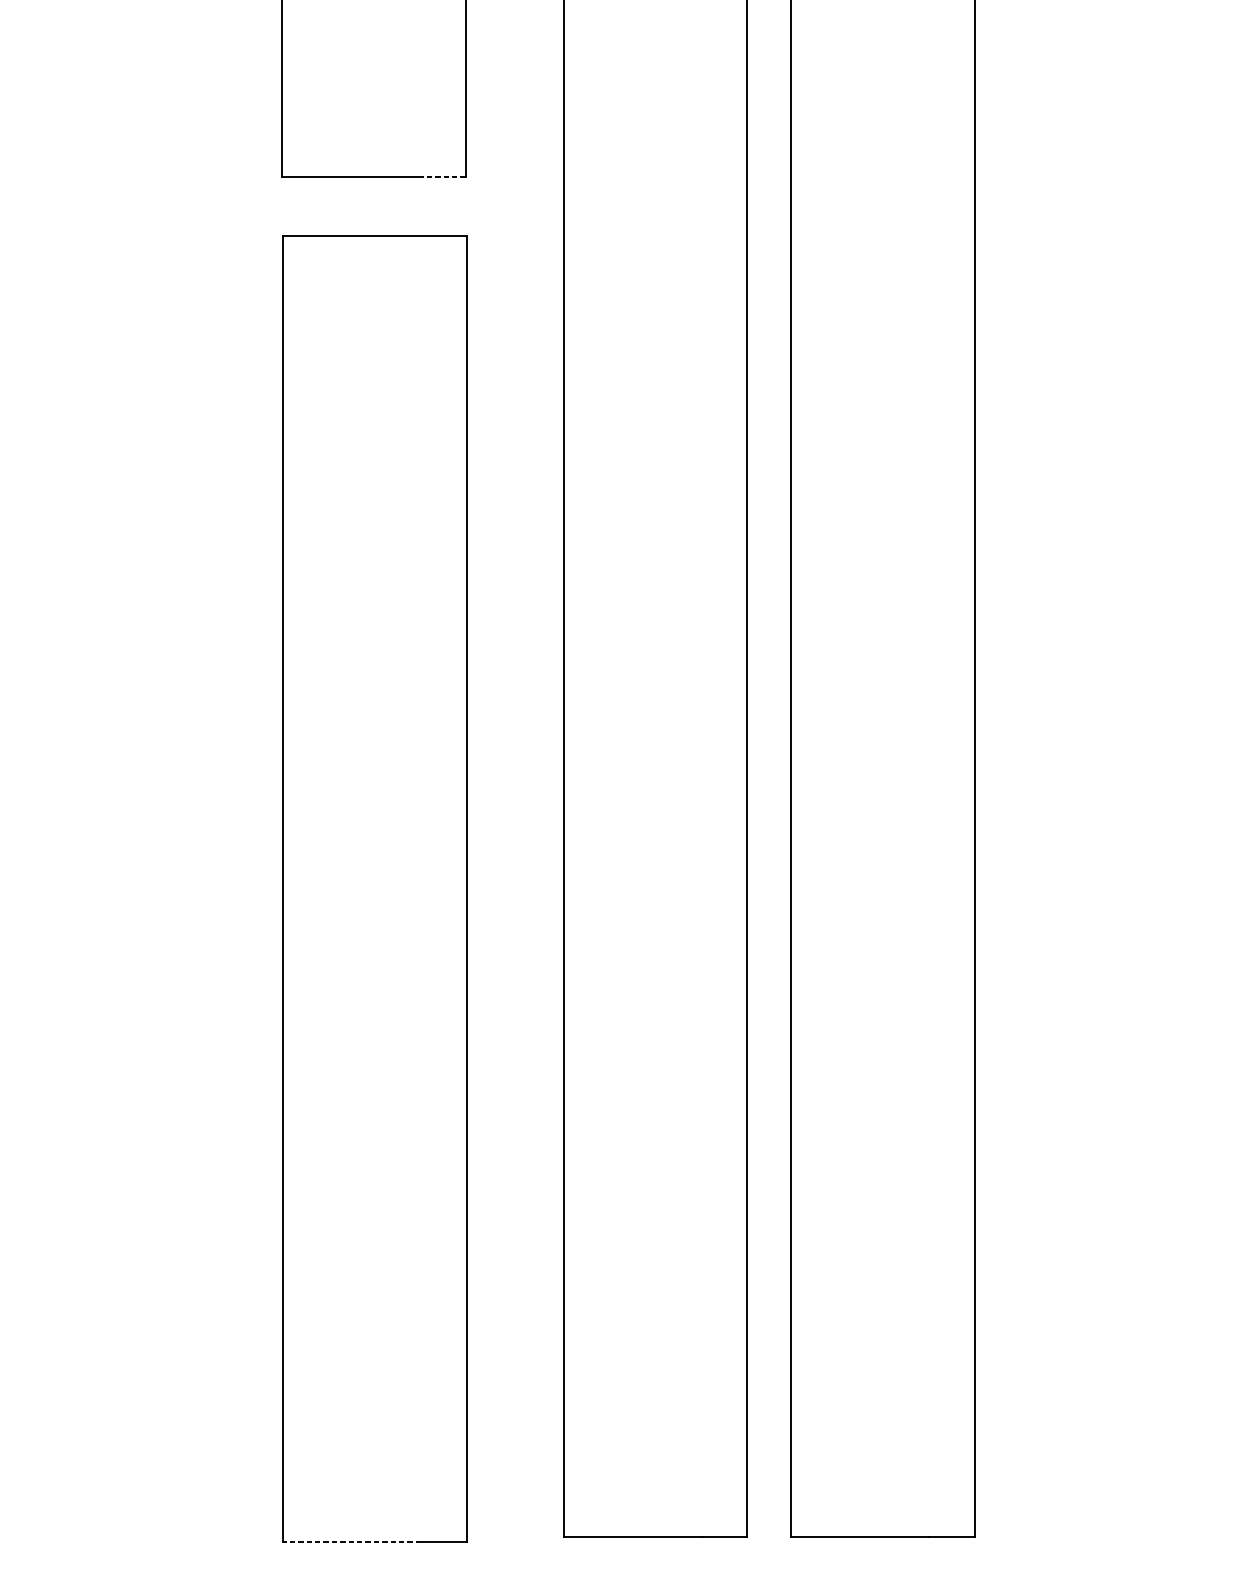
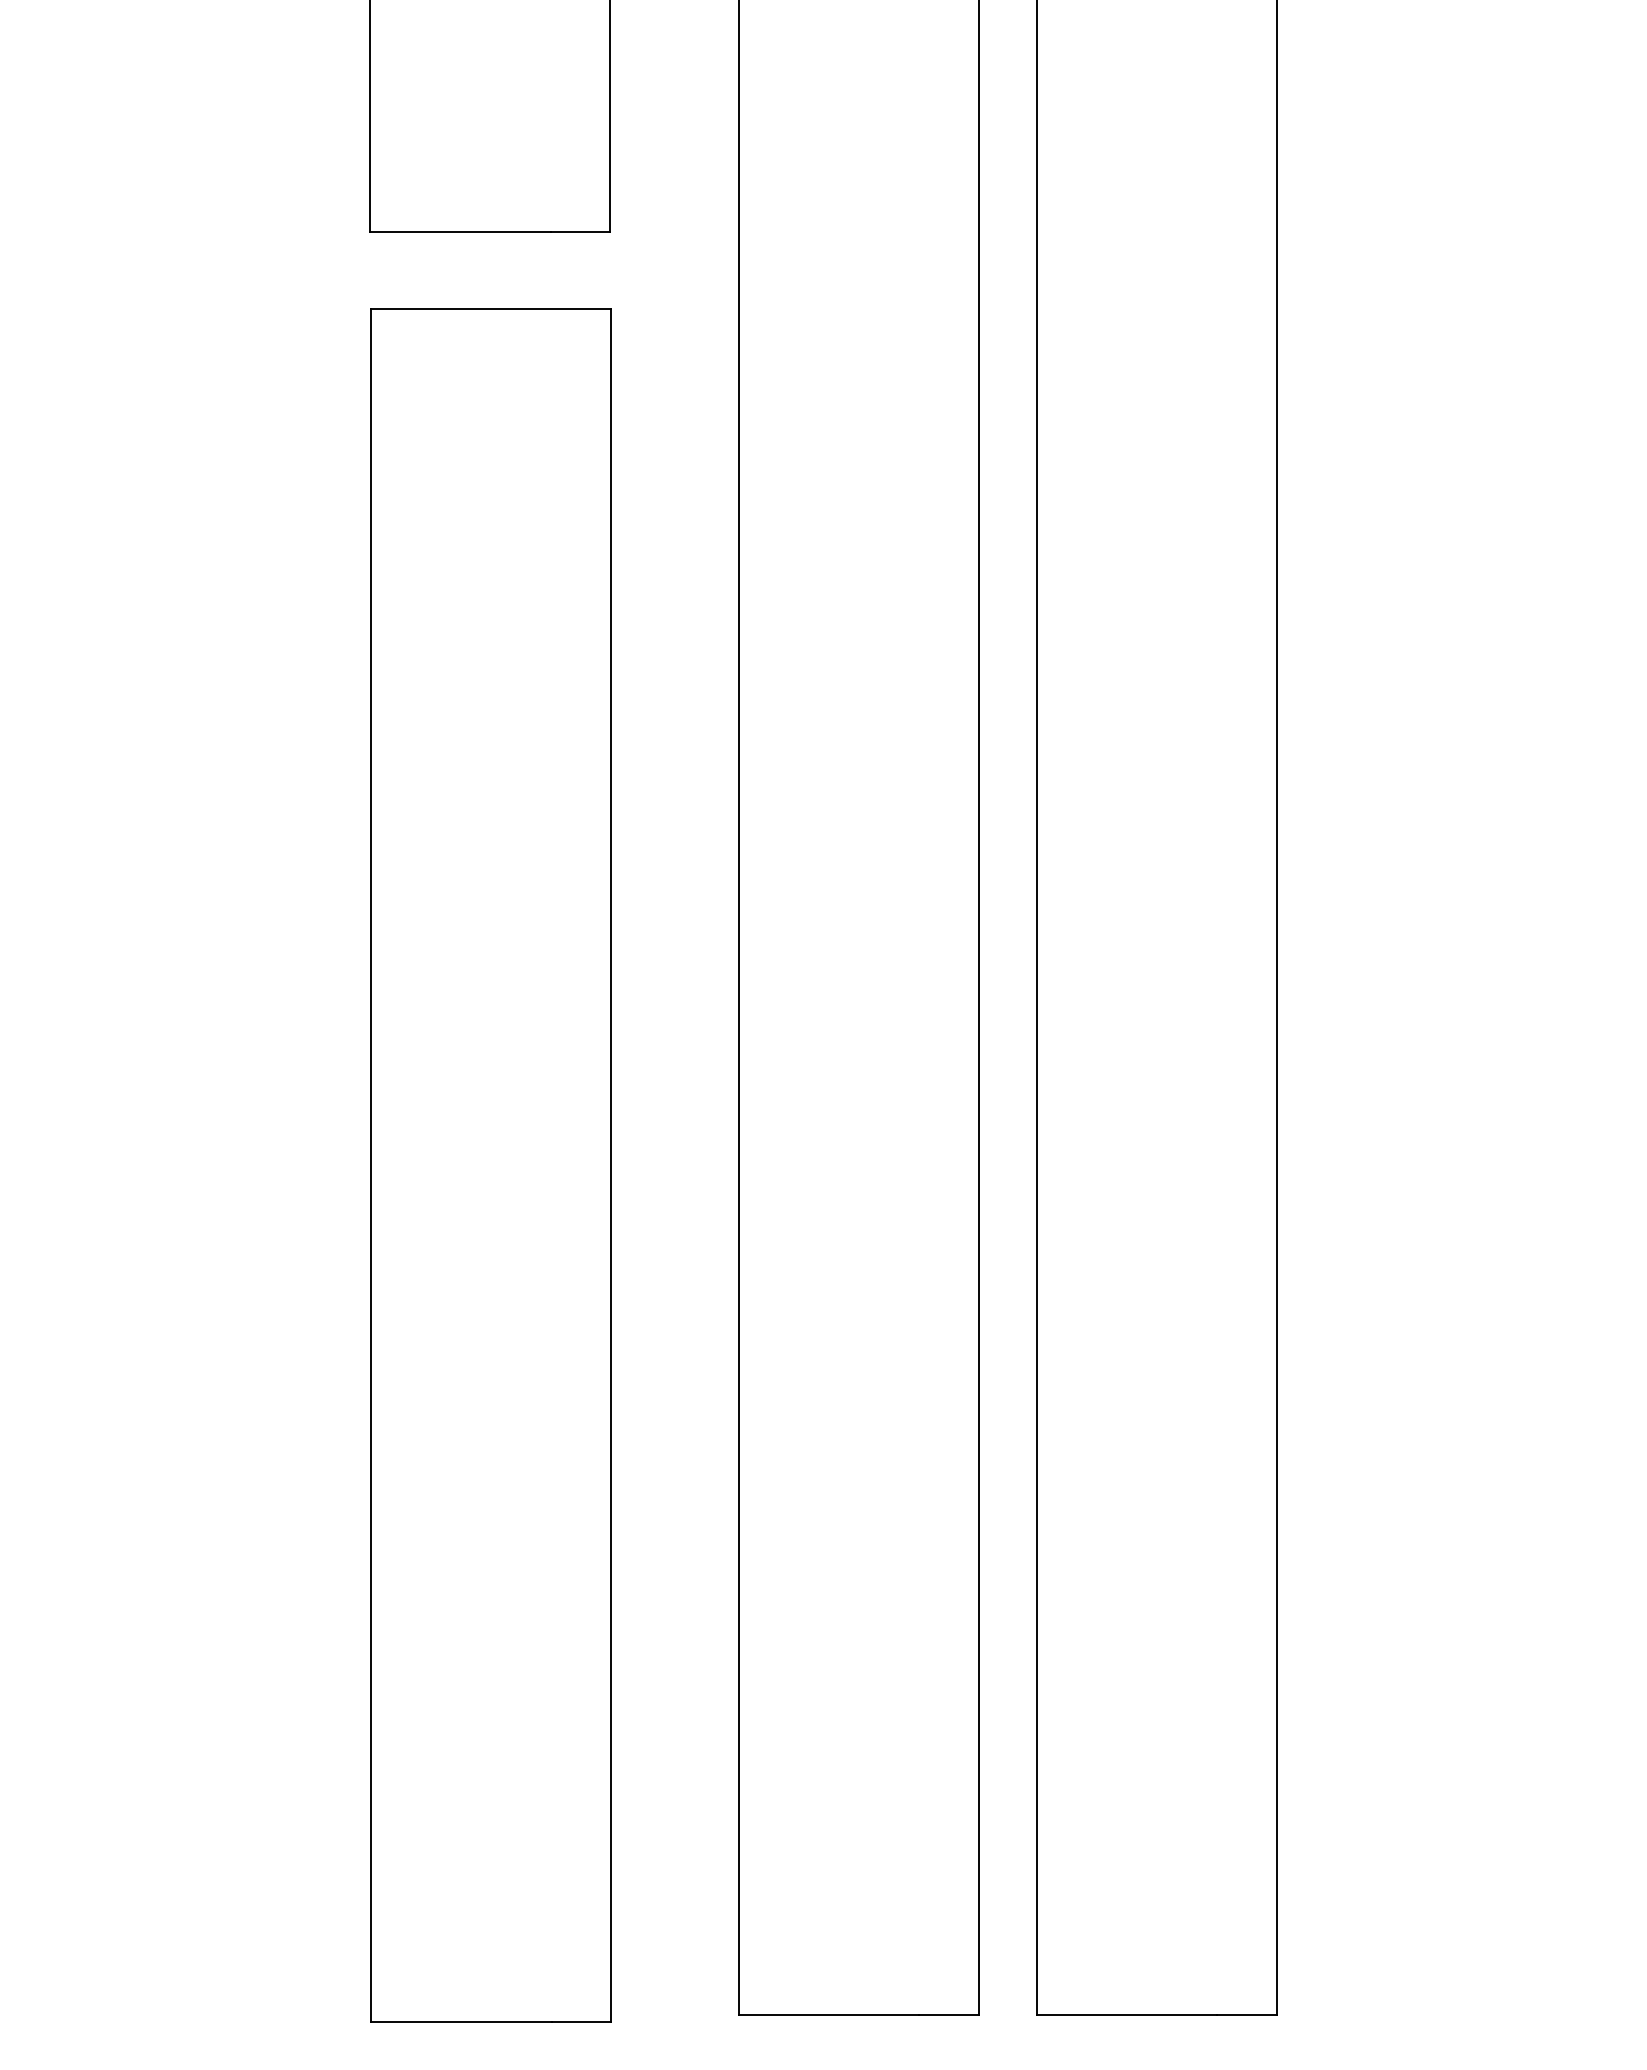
line: (443, 176) -> (580, 231), dashed -> solid
line: (351, 1542) -> (460, 2021), dashed -> solid

